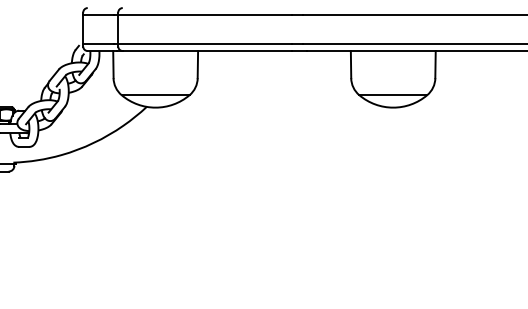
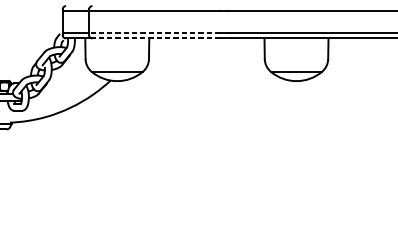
line: (205, 44) -> (154, 33), solid -> dashed
line: (207, 51) -> (156, 38), solid -> dashed

